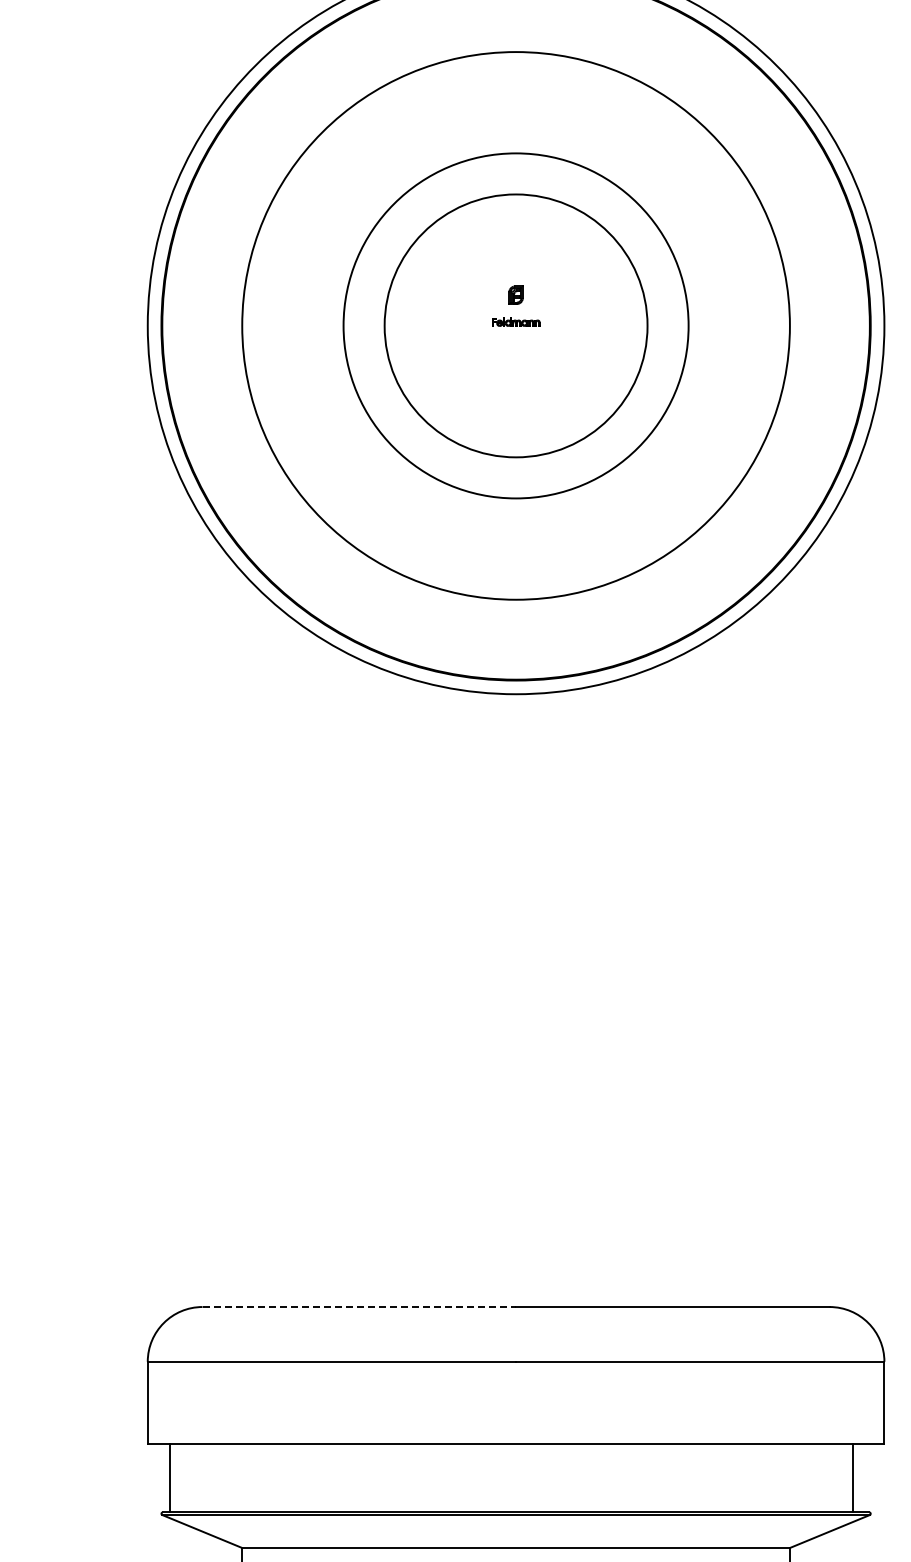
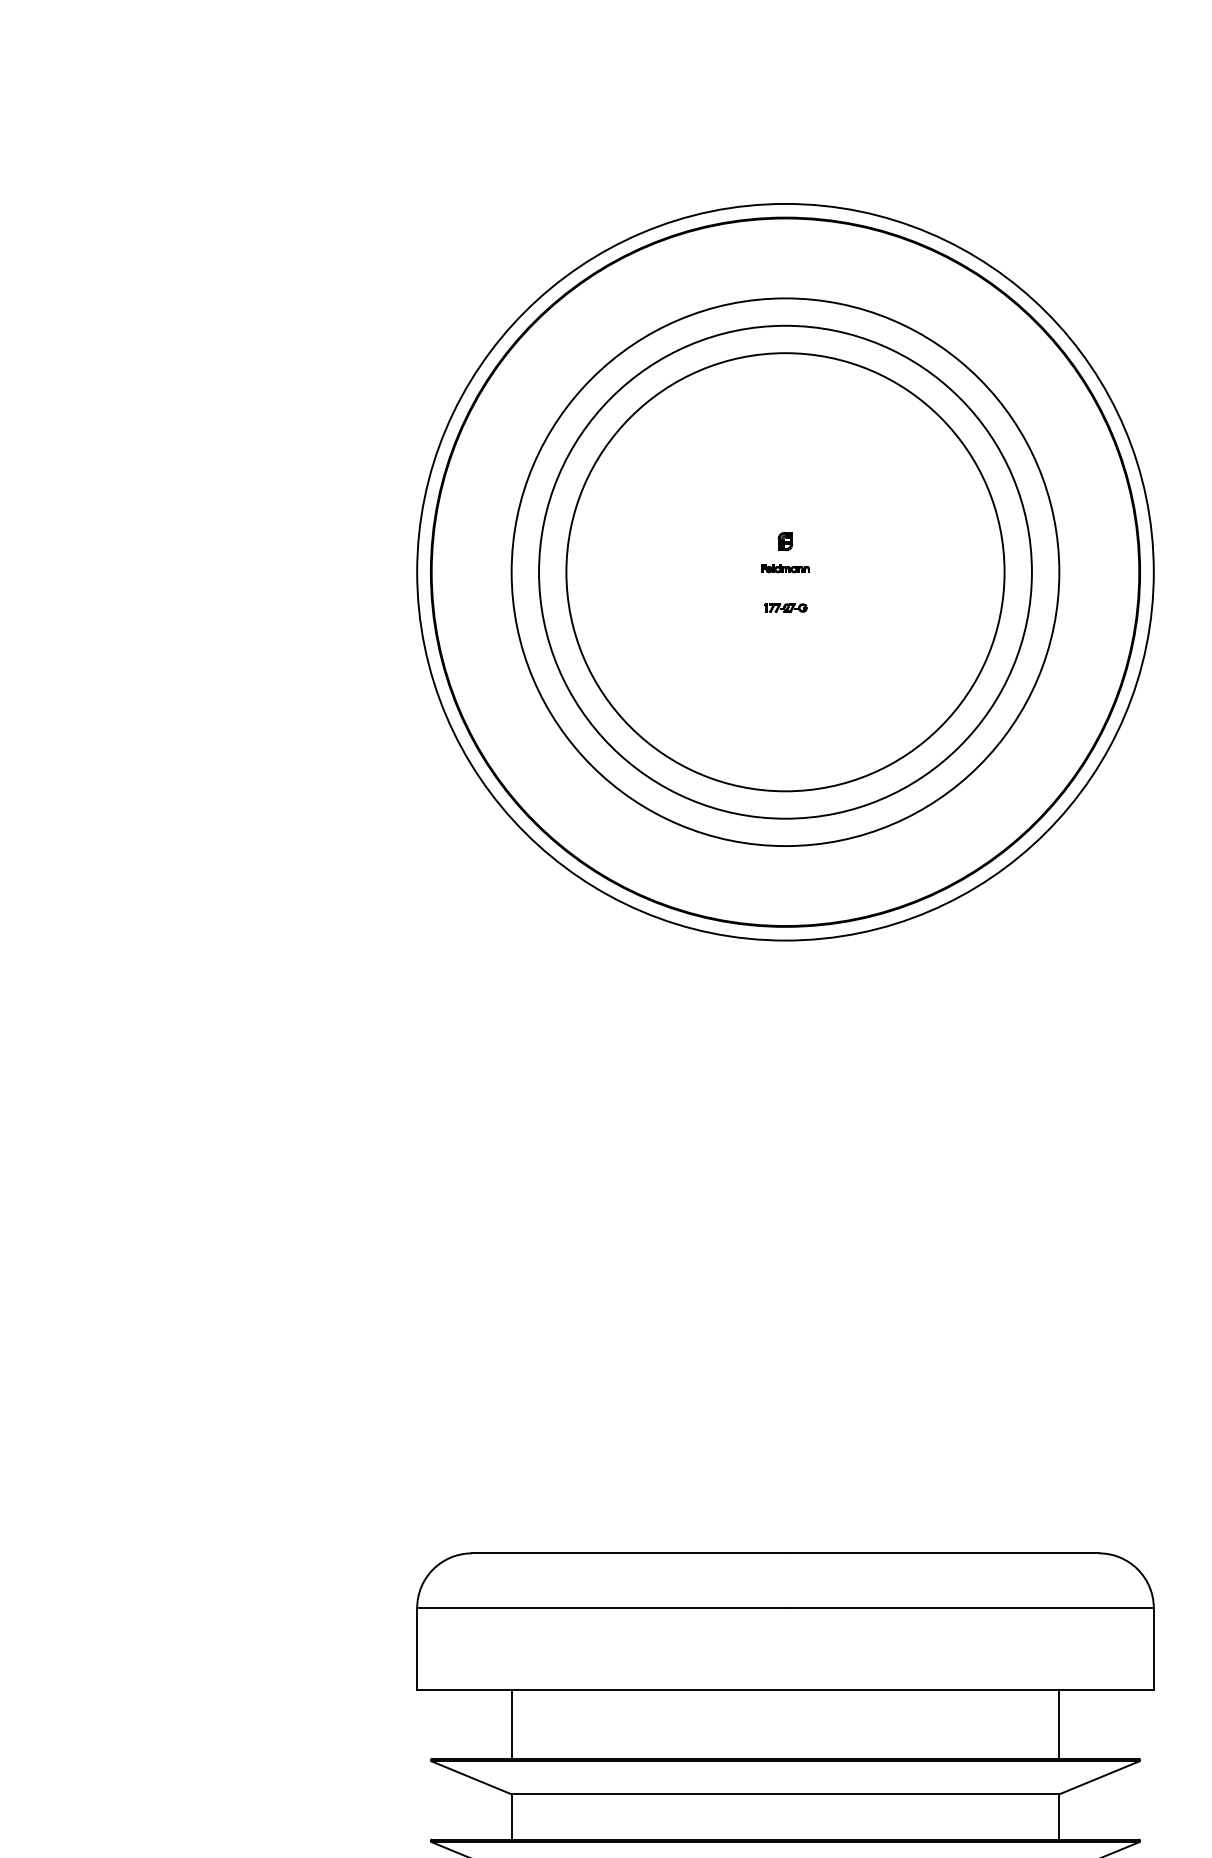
circle: (516, 325) -> (785, 571), size x1.43
circle: (516, 326) -> (785, 572), size x1.67
part: (516, 361) -> (785, 607), added
line: (359, 1307) -> (628, 1553), dashed -> solid
line: (170, 1478) -> (511, 1724), moved
line: (853, 1478) -> (1059, 1724), moved

